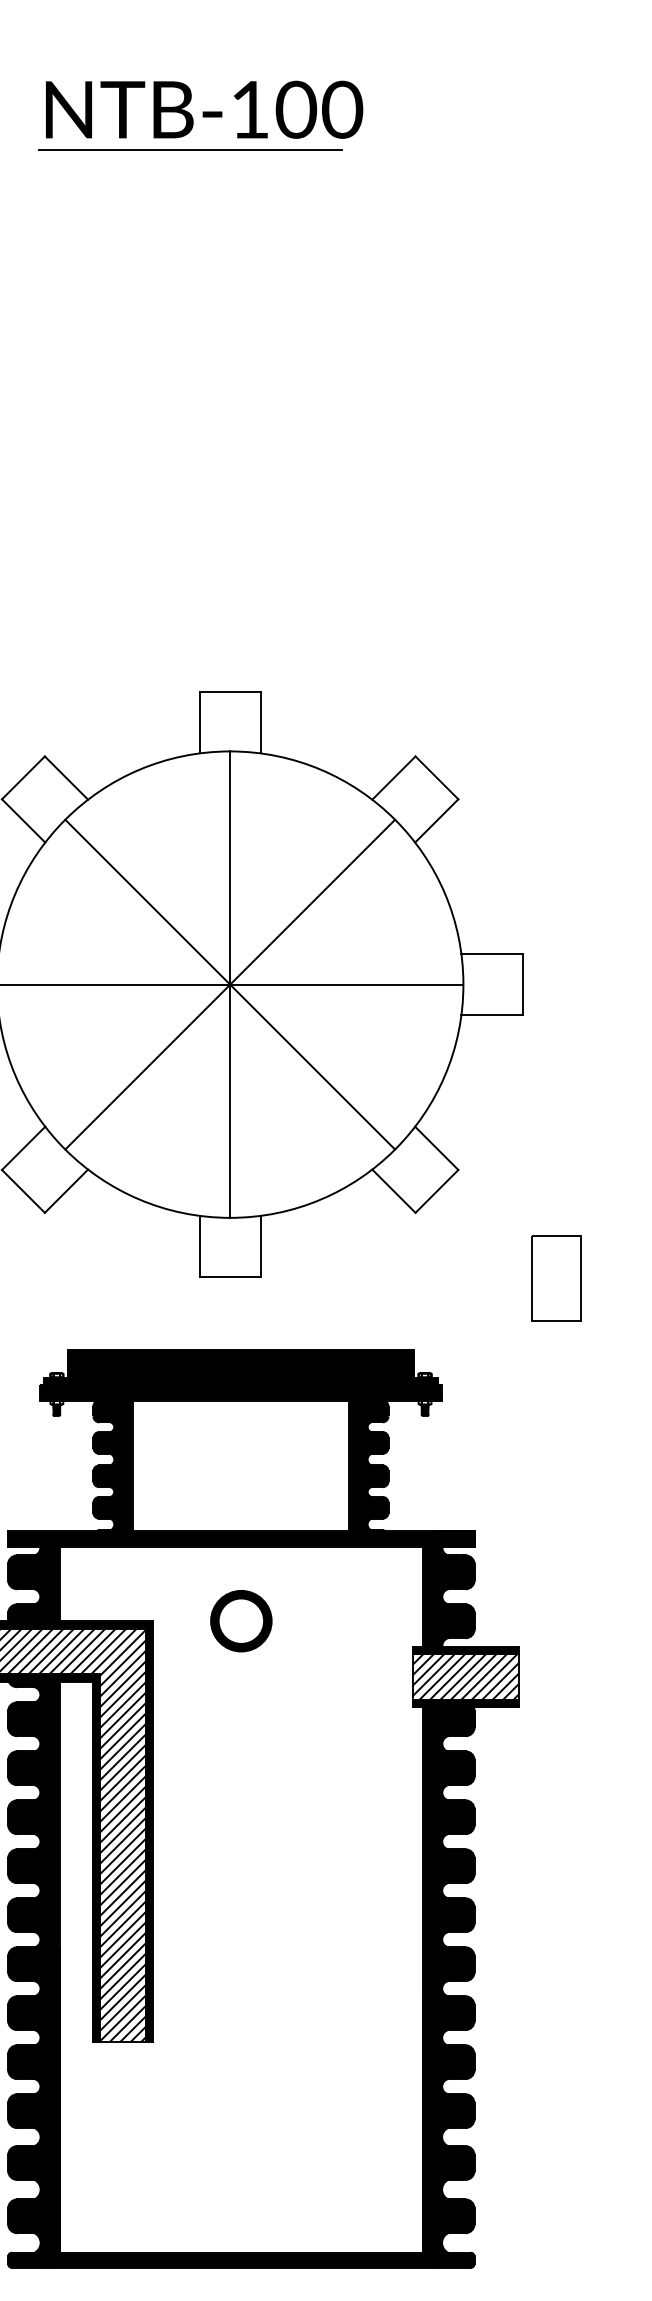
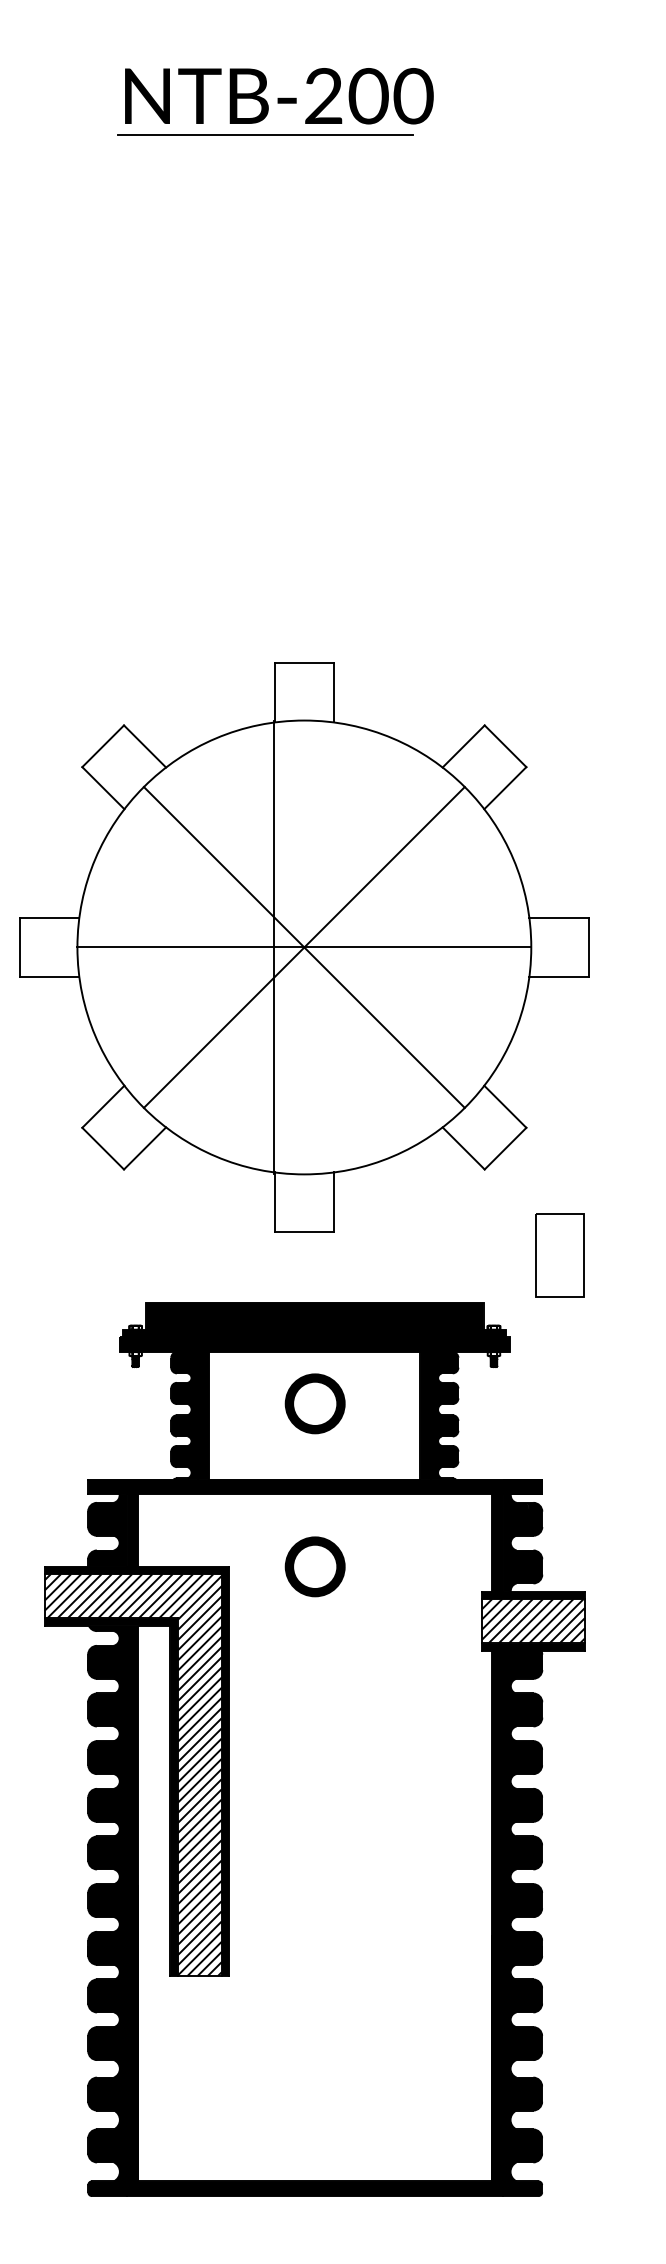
text: (249, 109) -> (323, 95), NTB-100 -> NTB-200
line: (230, 984) -> (274, 947), moved
part: (556, 1278) -> (559, 1255), moved
part: (240, 1453) -> (314, 1403), added

